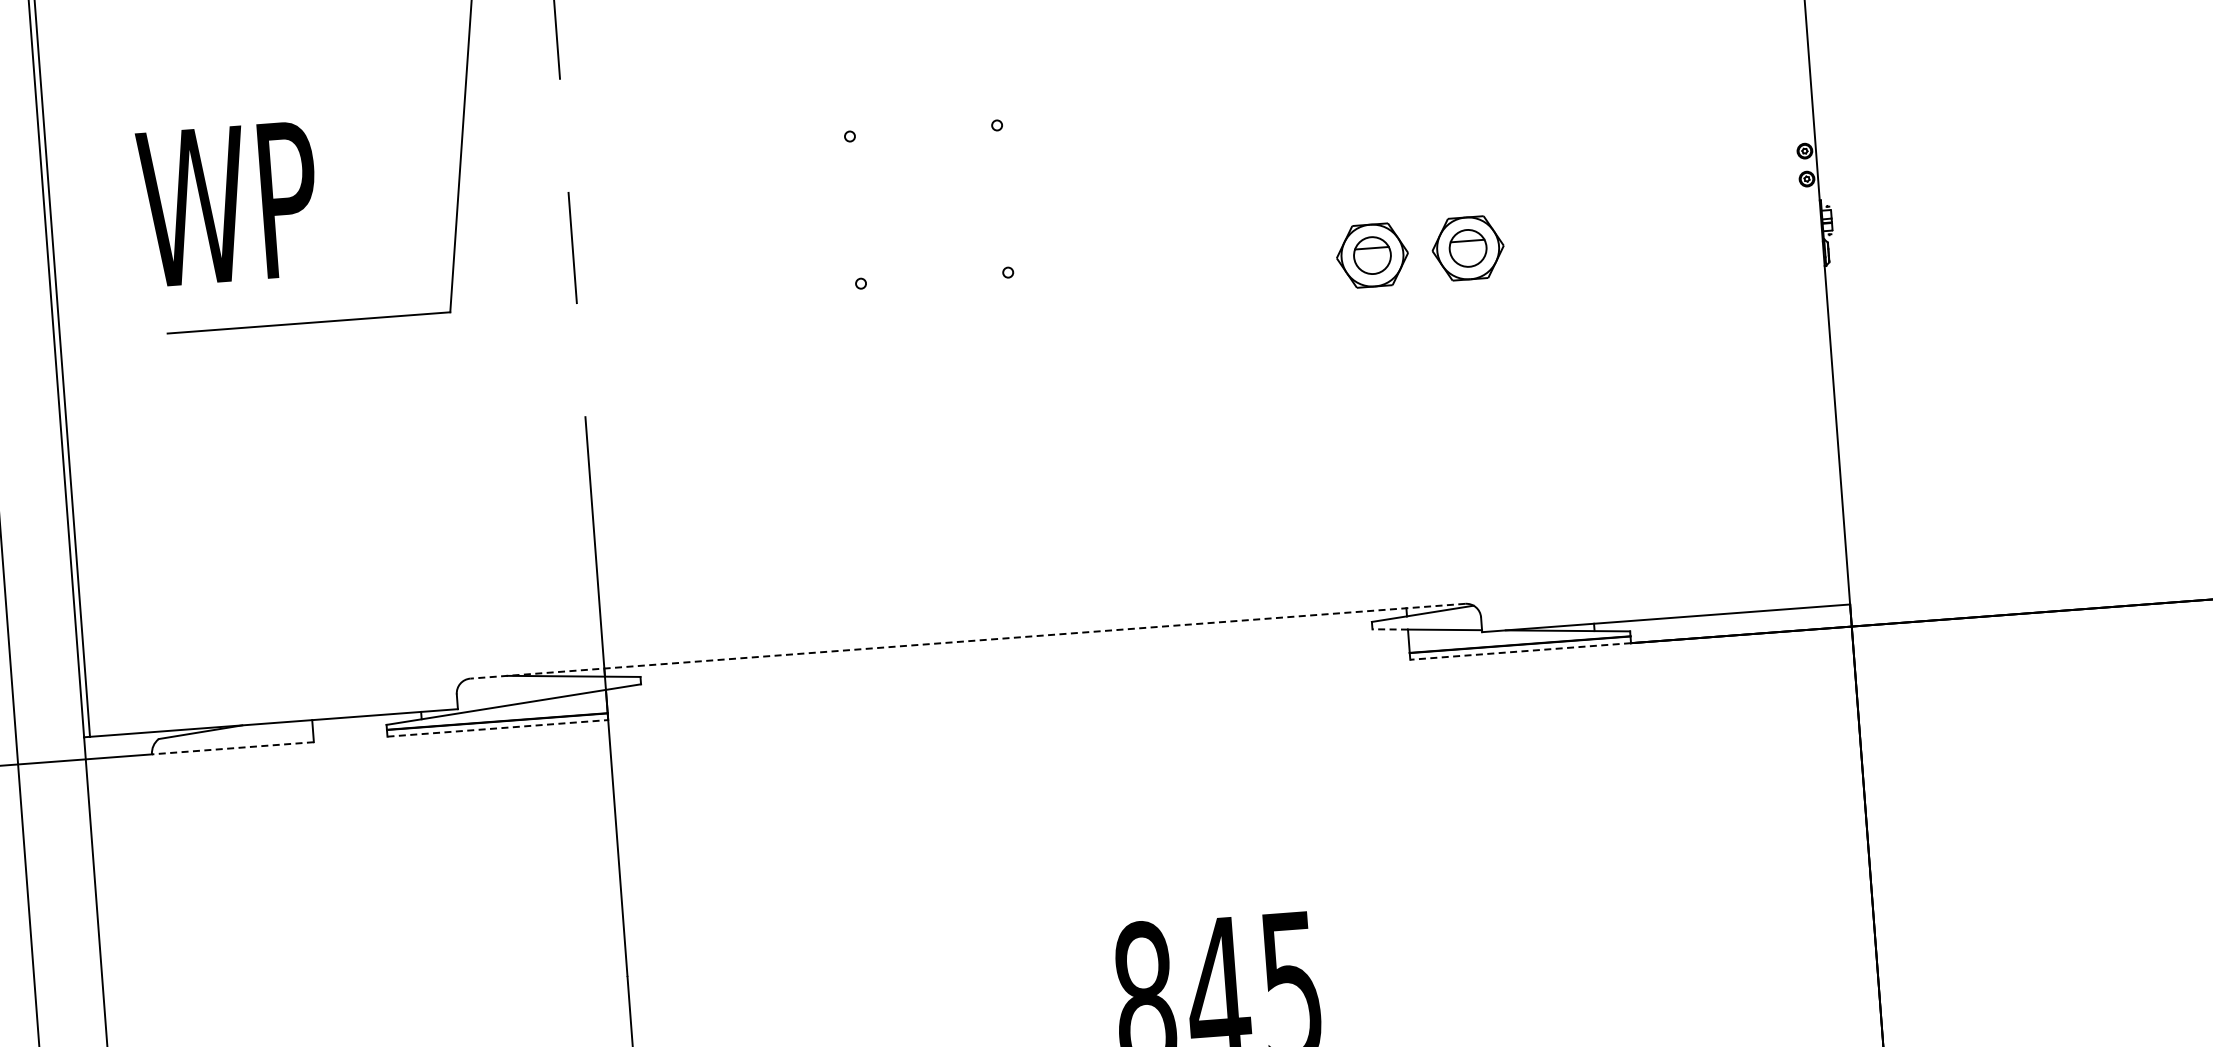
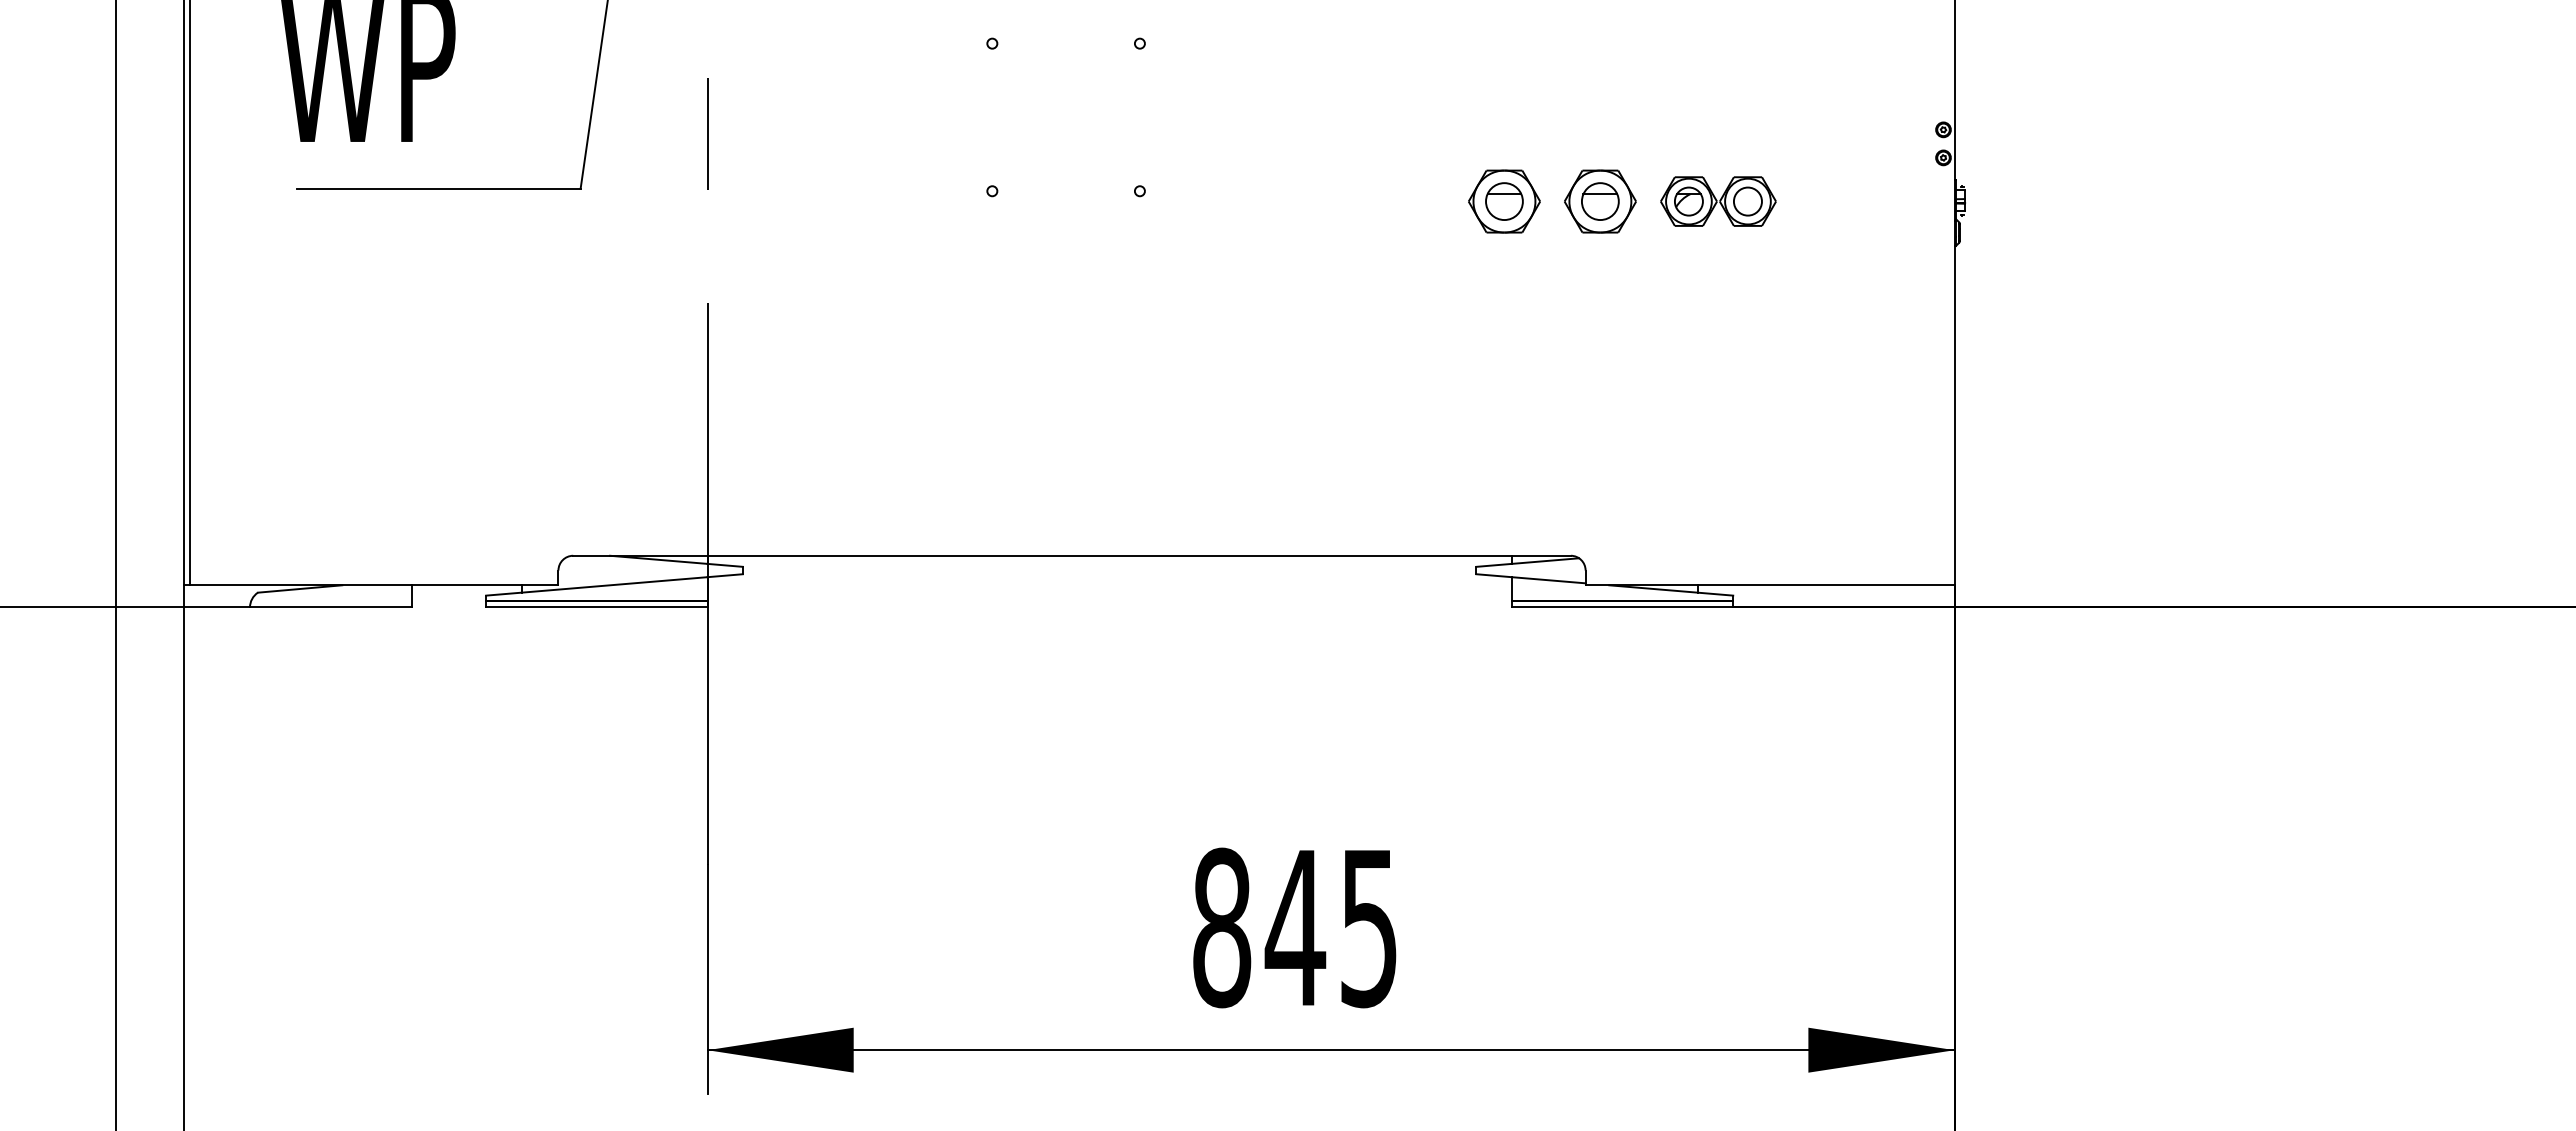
part: (1585, 239) -> (1718, 201), added
line: (1390, 629) -> (1494, 575), dashed -> solid
line: (968, 640) -> (1072, 555), dashed -> solid
line: (1520, 651) -> (1622, 607), dashed -> solid
line: (497, 728) -> (596, 607), dashed -> solid
line: (232, 748) -> (330, 607), dashed -> solid

